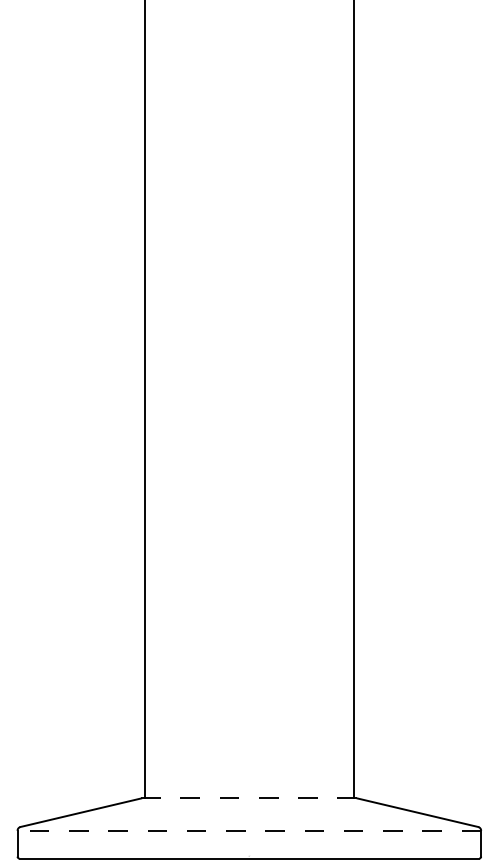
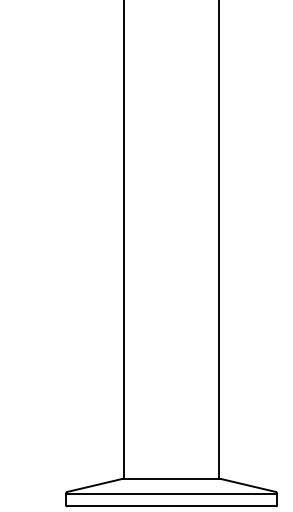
line: (251, 797) -> (172, 478), dashed -> solid
line: (249, 830) -> (171, 493), dashed -> solid

